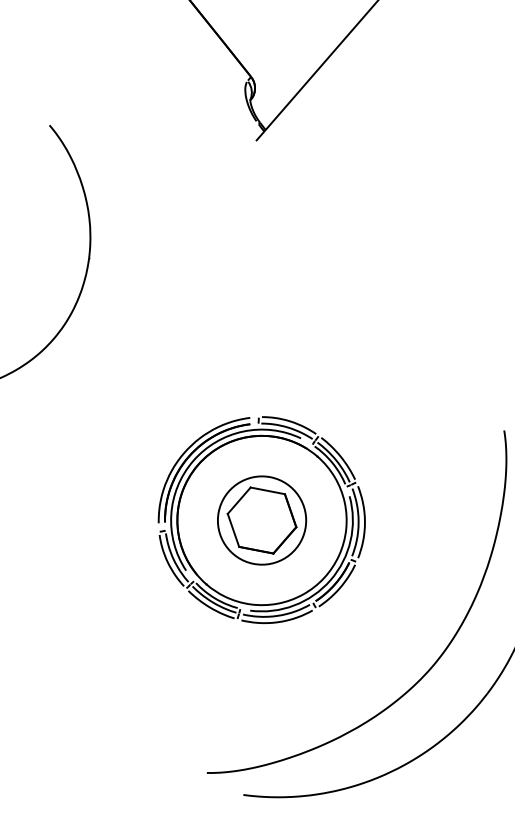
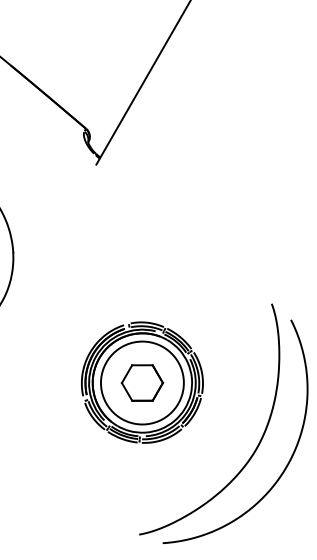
circle: (262, 519) -> (142, 382), size x1.6

